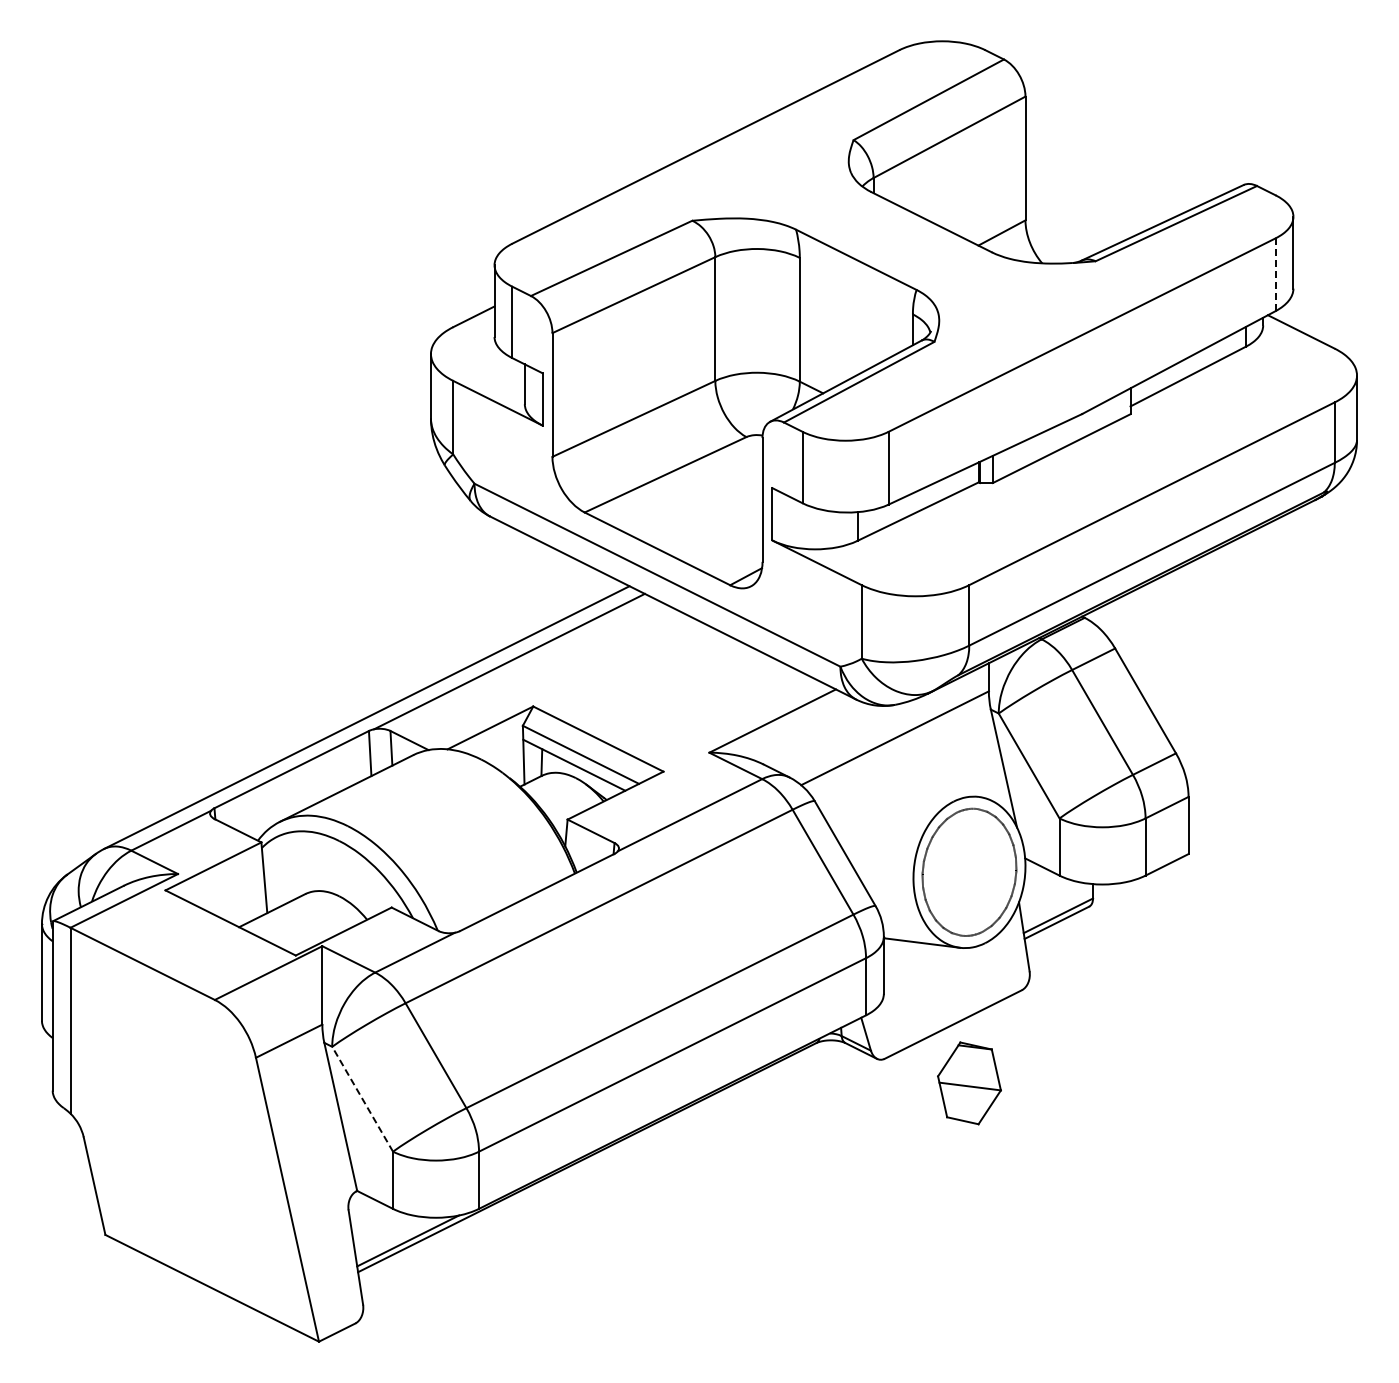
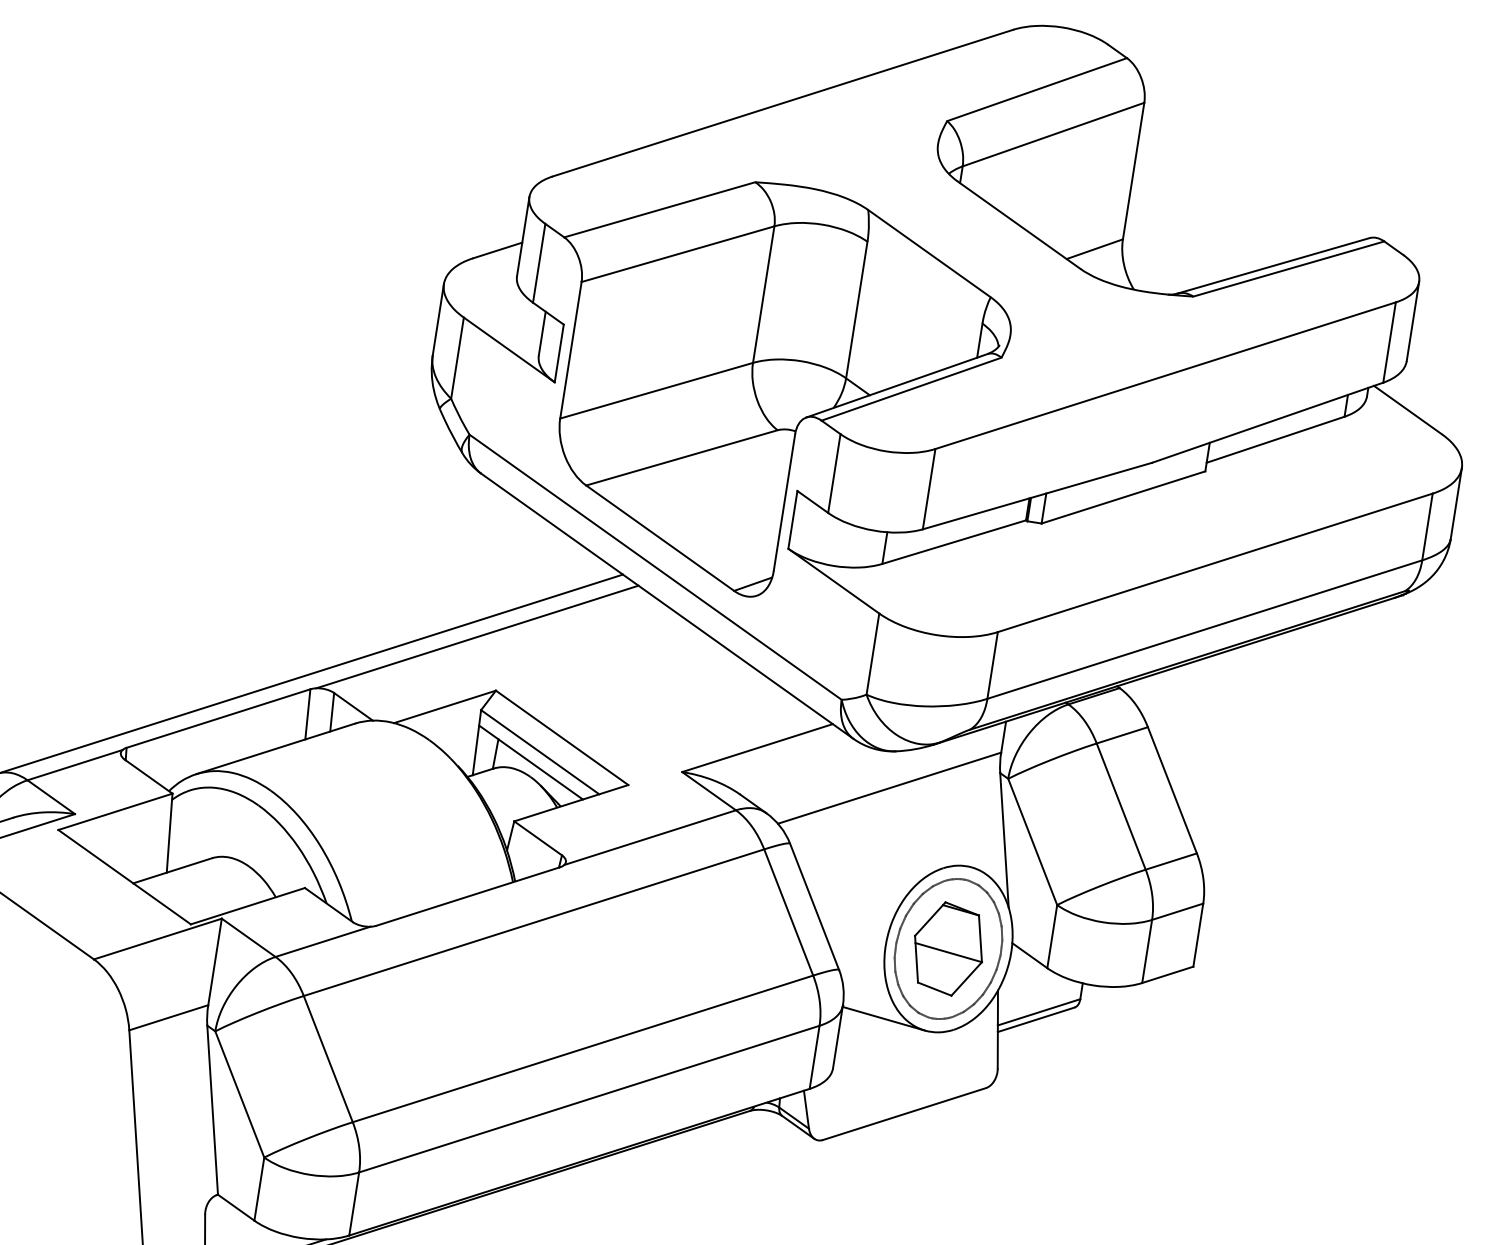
line: (1275, 275) -> (1389, 343), dashed -> solid
part: (969, 1083) -> (948, 949), moved
line: (362, 1099) -> (239, 1094), dashed -> solid

